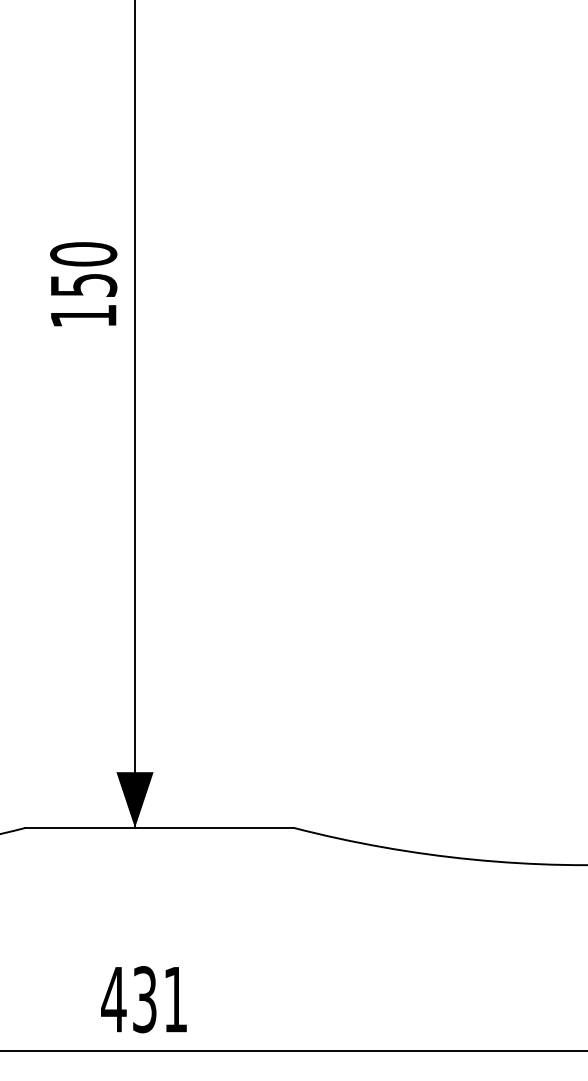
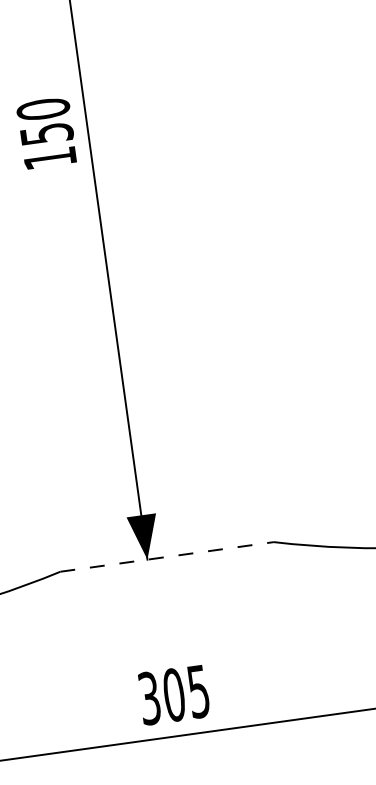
line: (160, 827) -> (167, 556), solid -> dashed
text: (143, 999) -> (173, 695), 431 -> 305

